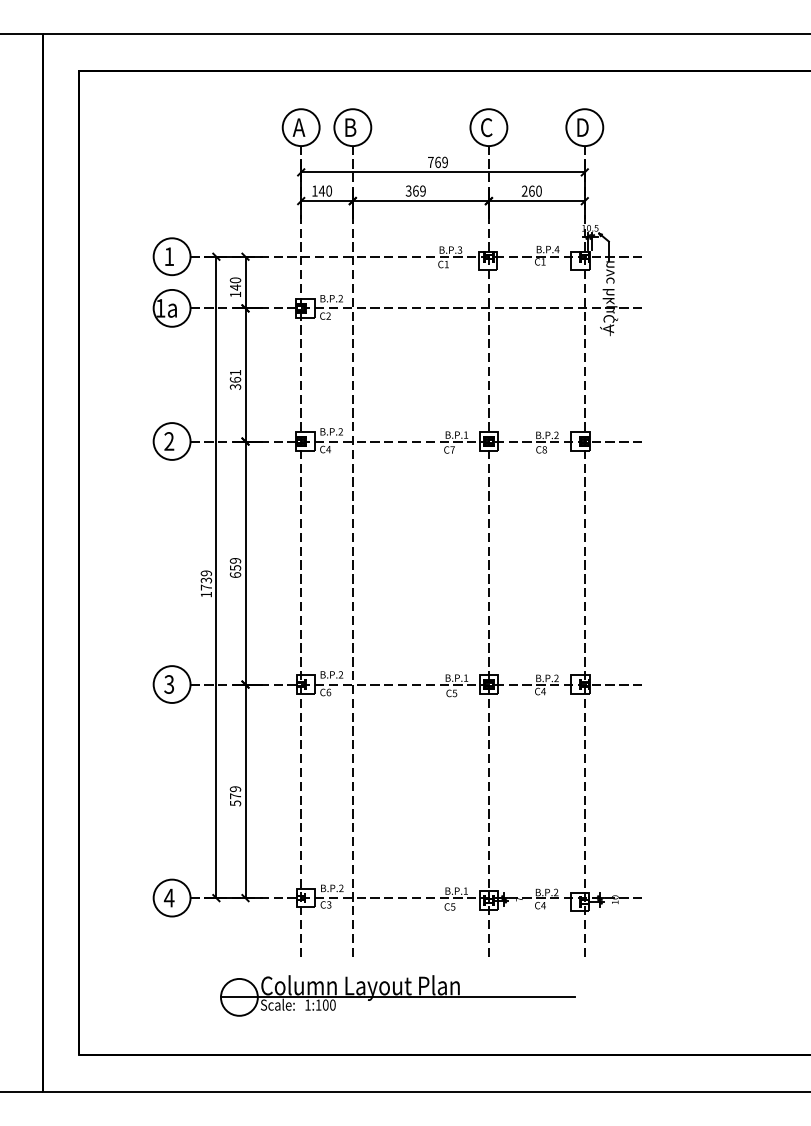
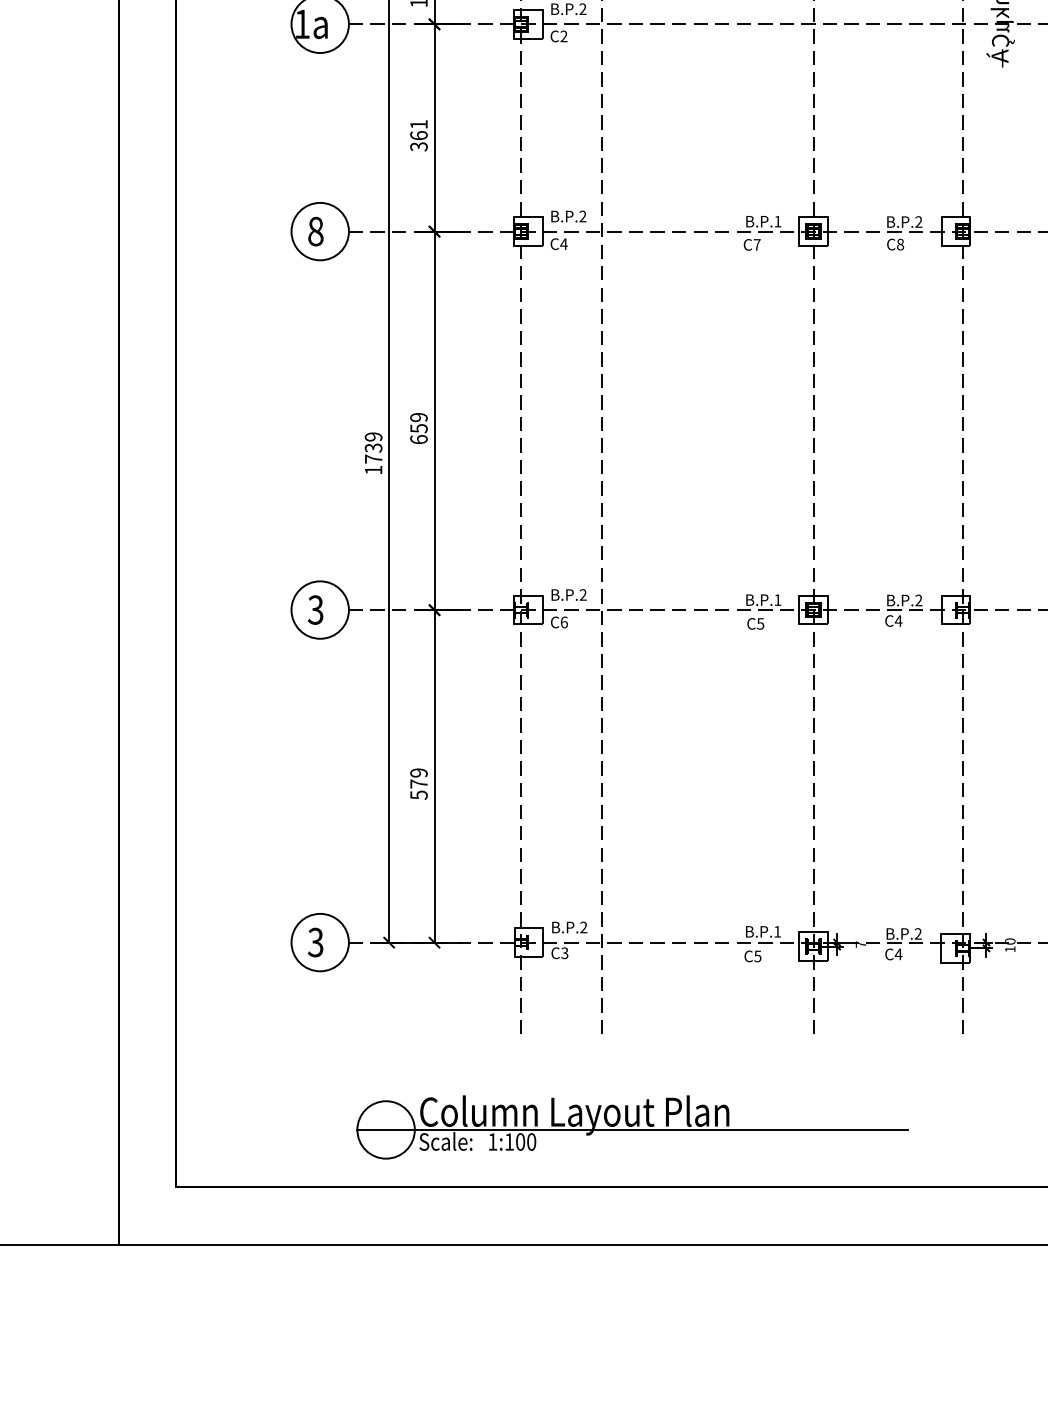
text: (169, 441) -> (316, 231), 2 -> 8
text: (168, 897) -> (314, 941), 4 -> 3
part: (397, 995) -> (632, 1127), moved

